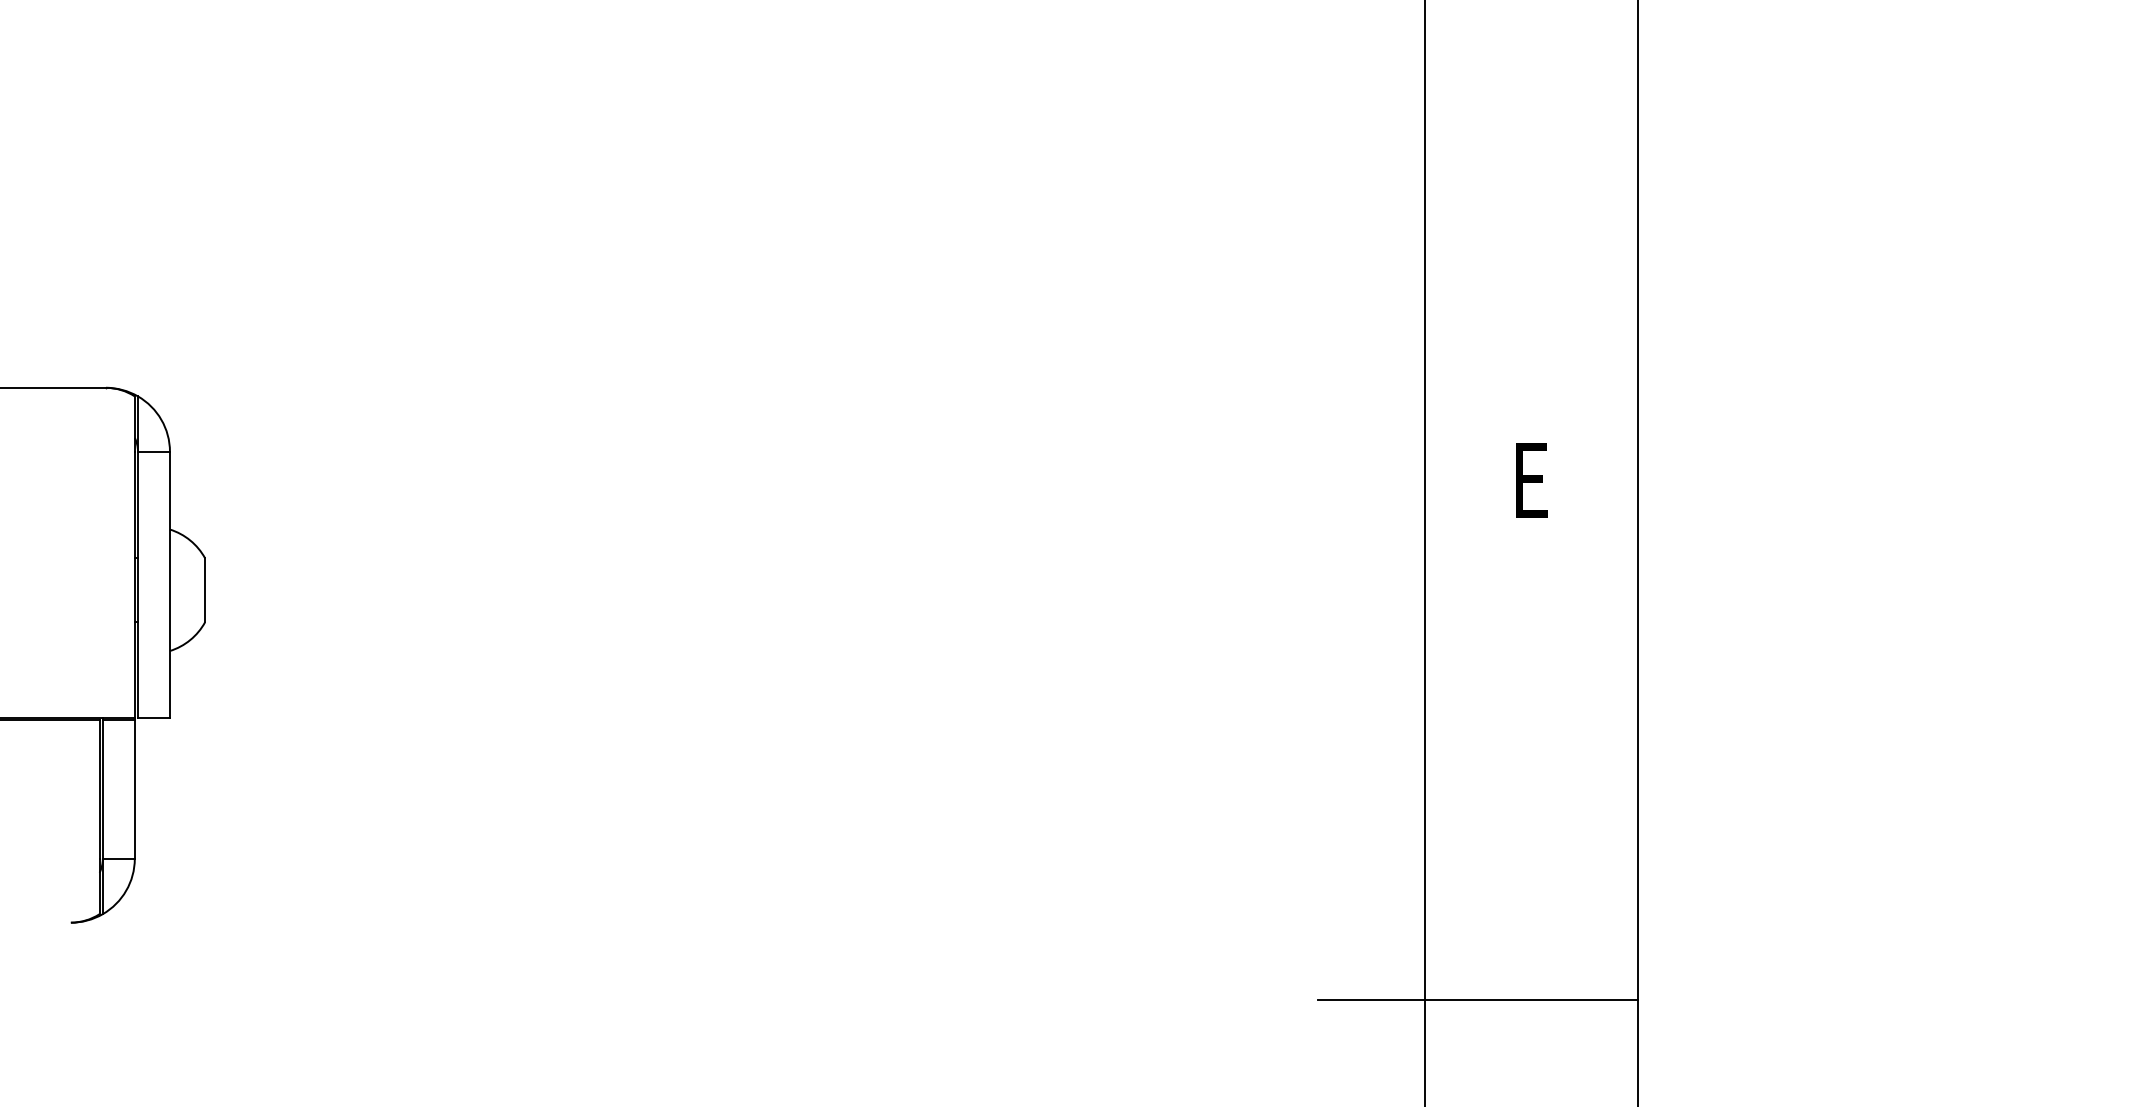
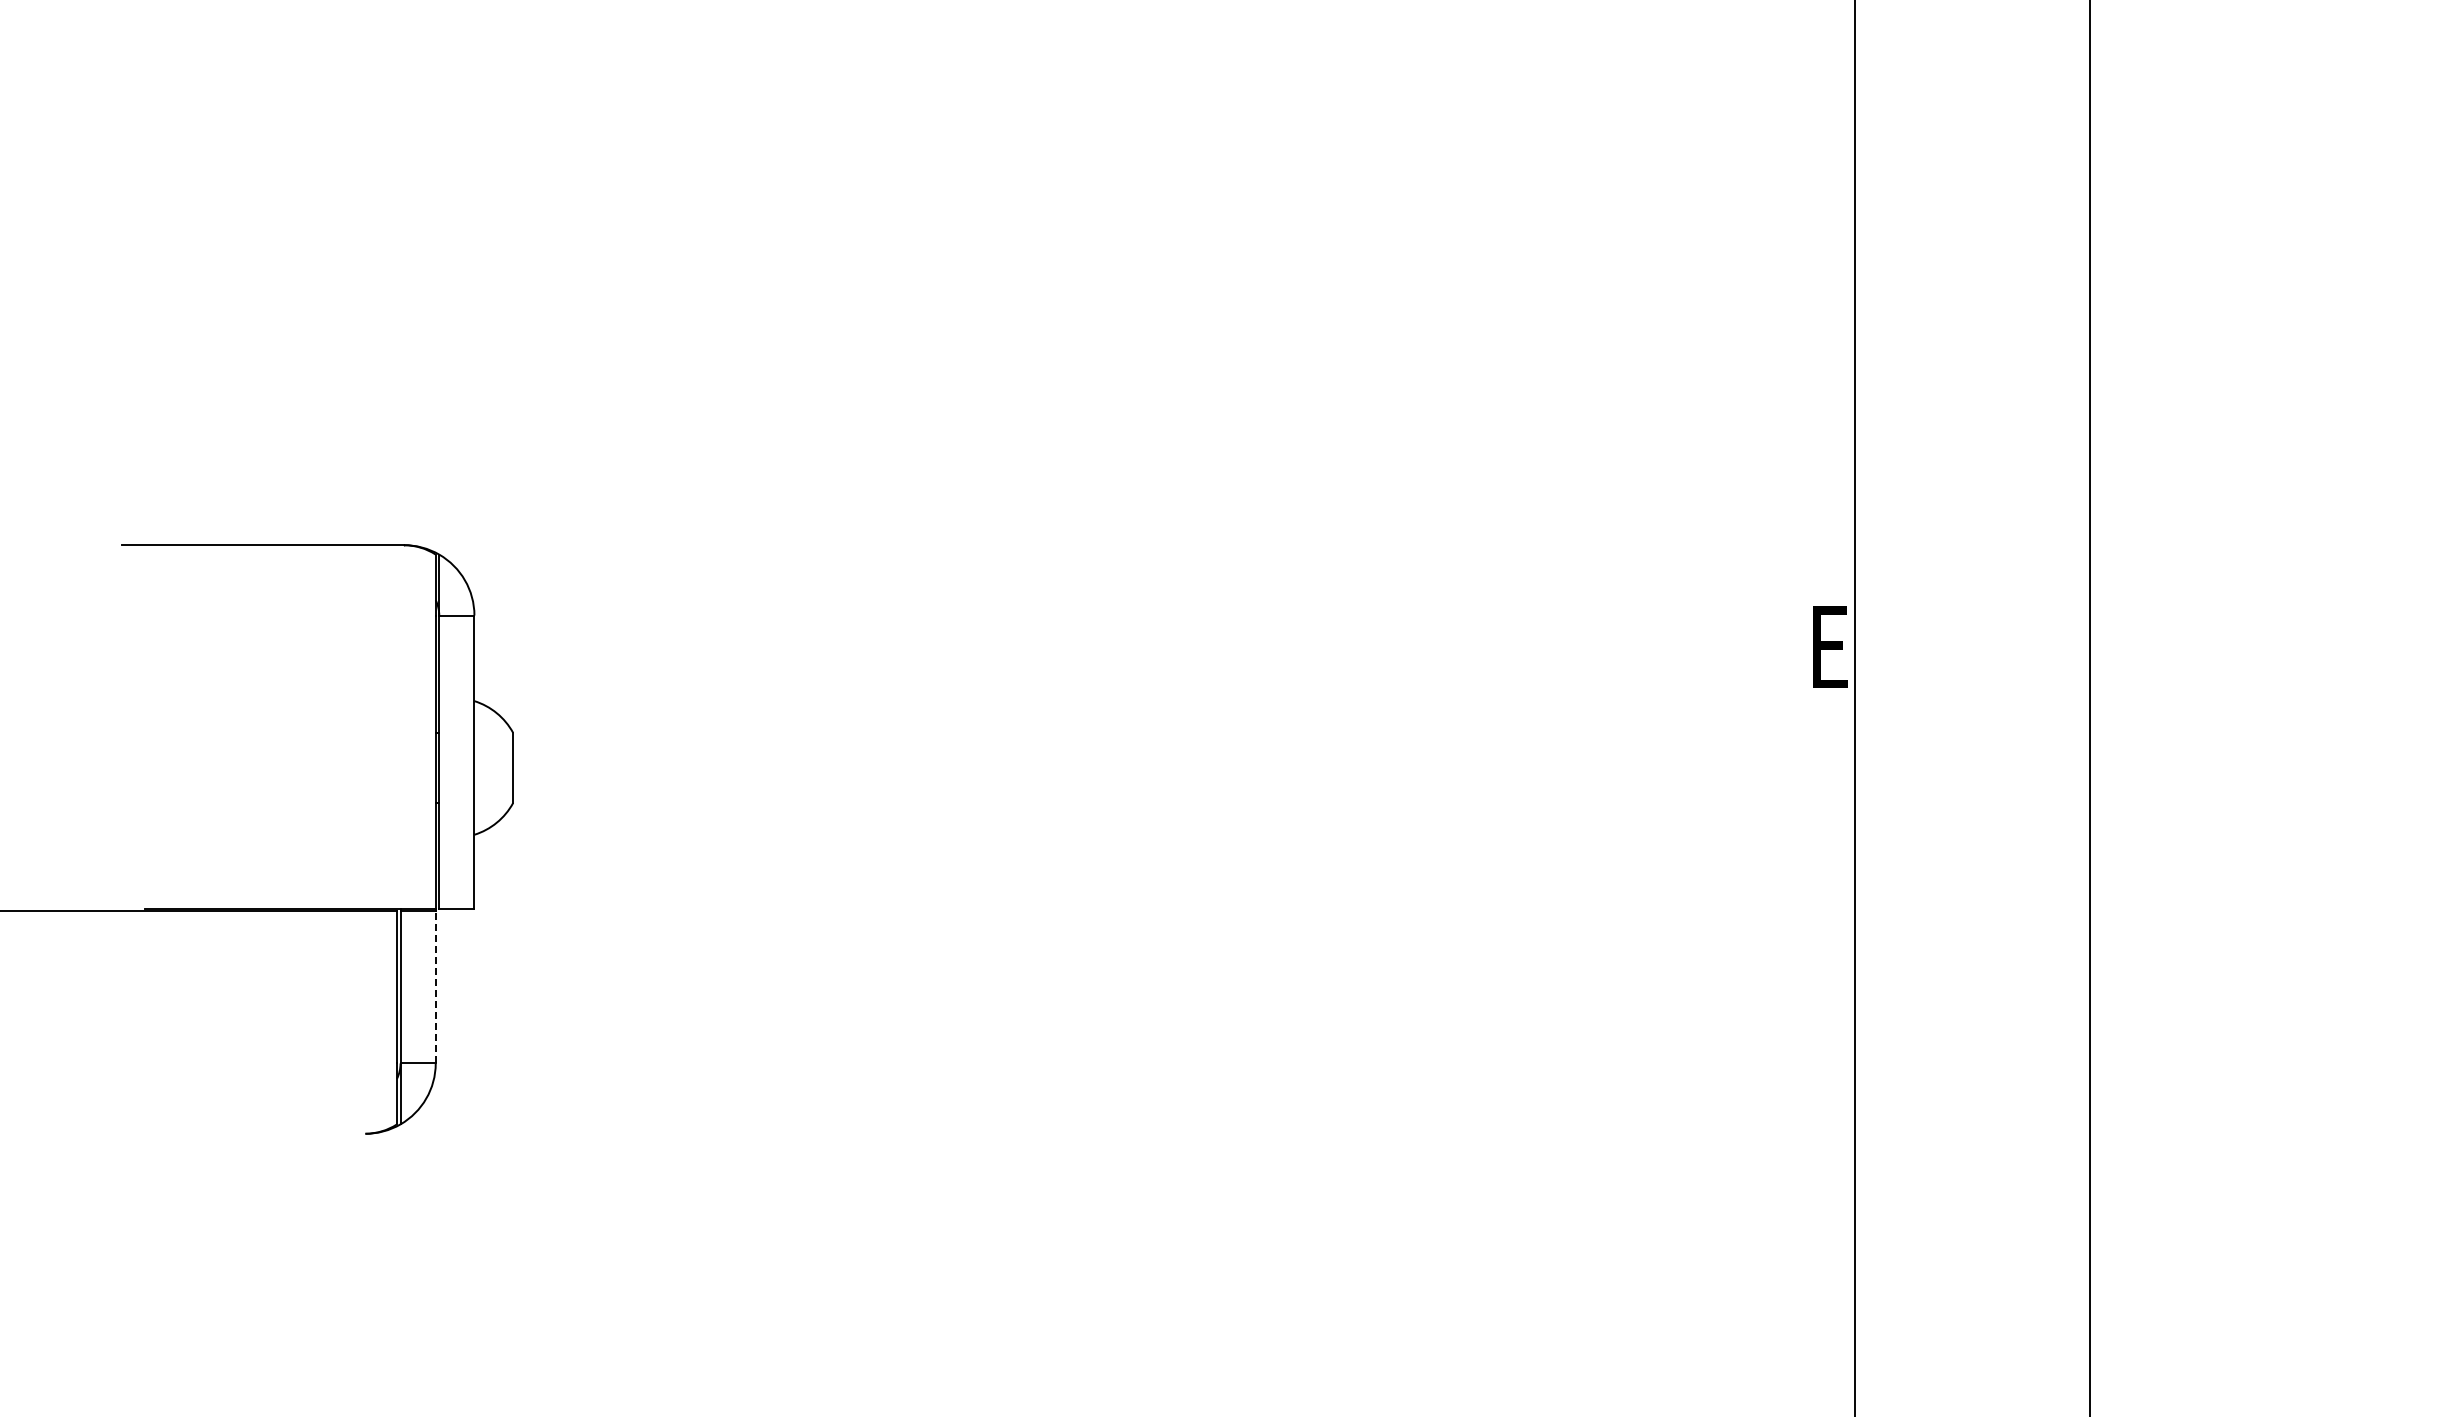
text: (1532, 479) -> (1830, 646), moved
line: (134, 788) -> (435, 986), solid -> dashed
line: (1477, 999) -> (1913, 1218), removed

